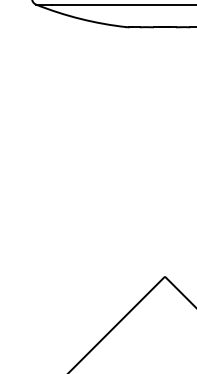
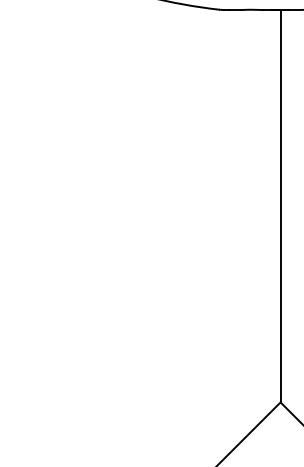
line: (165, 151) -> (281, 205), added

